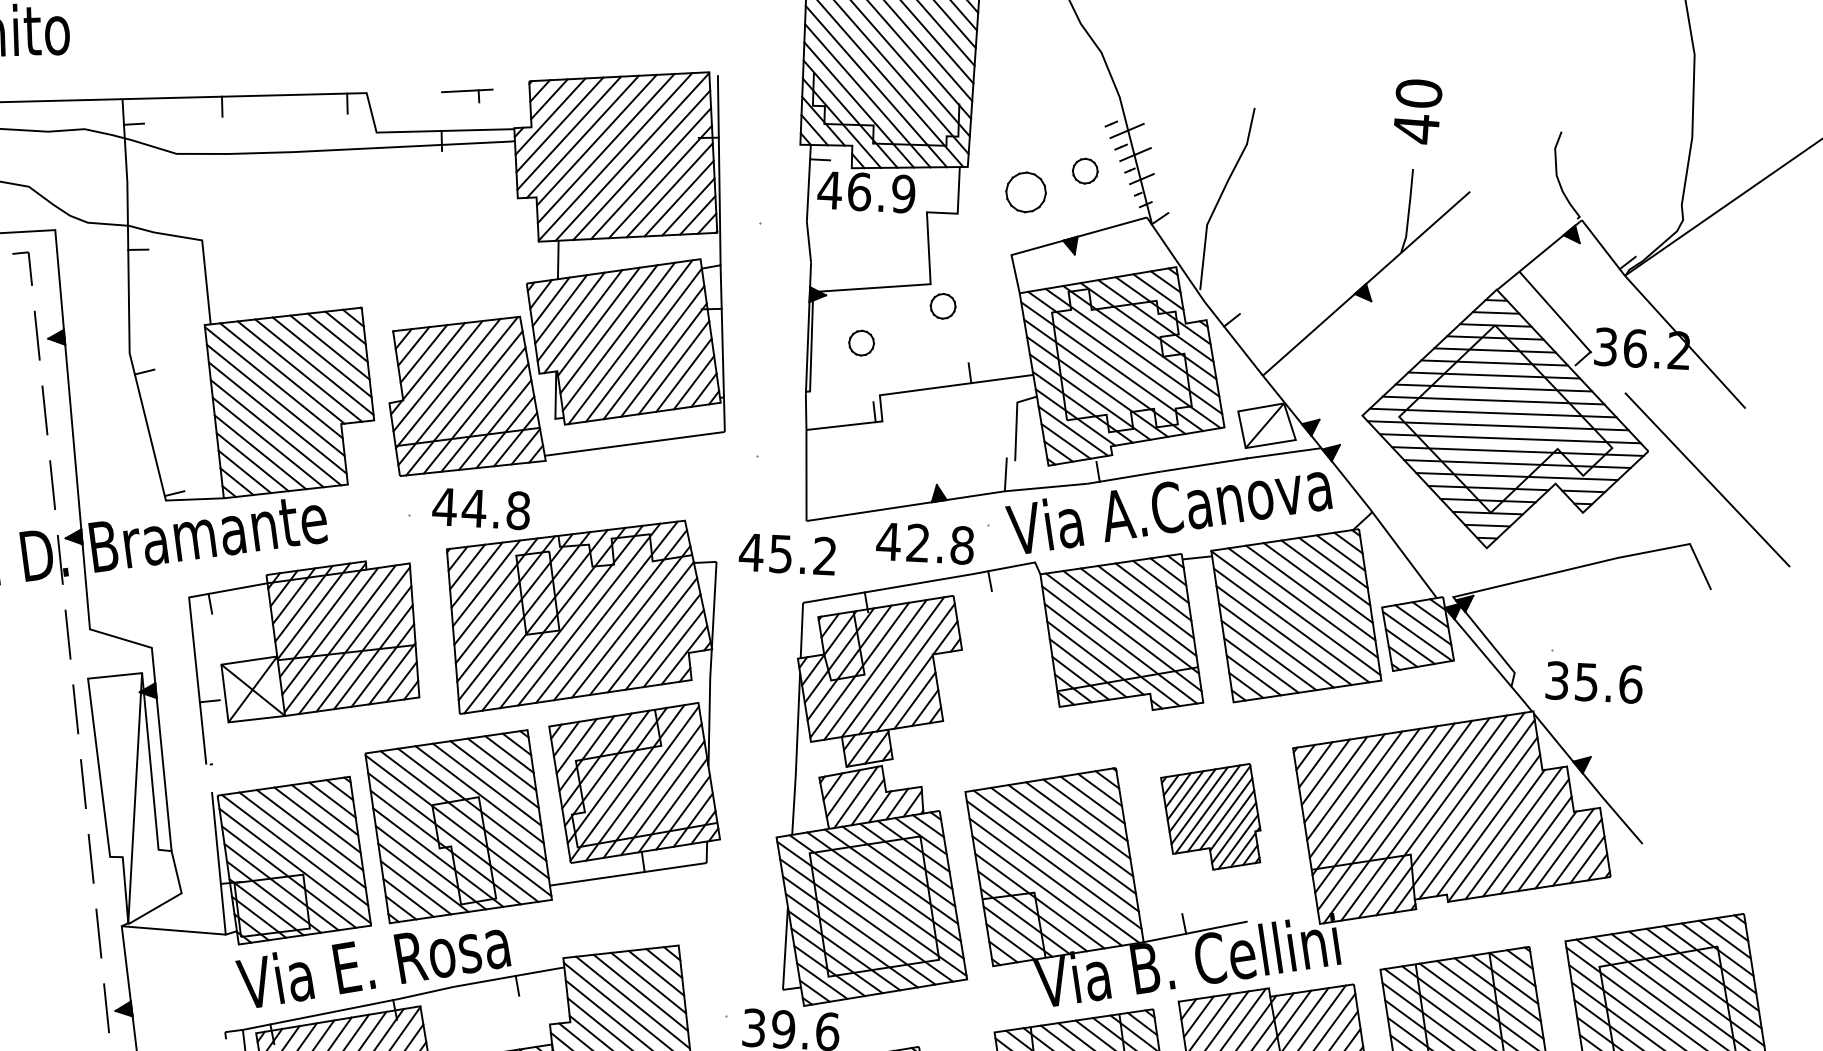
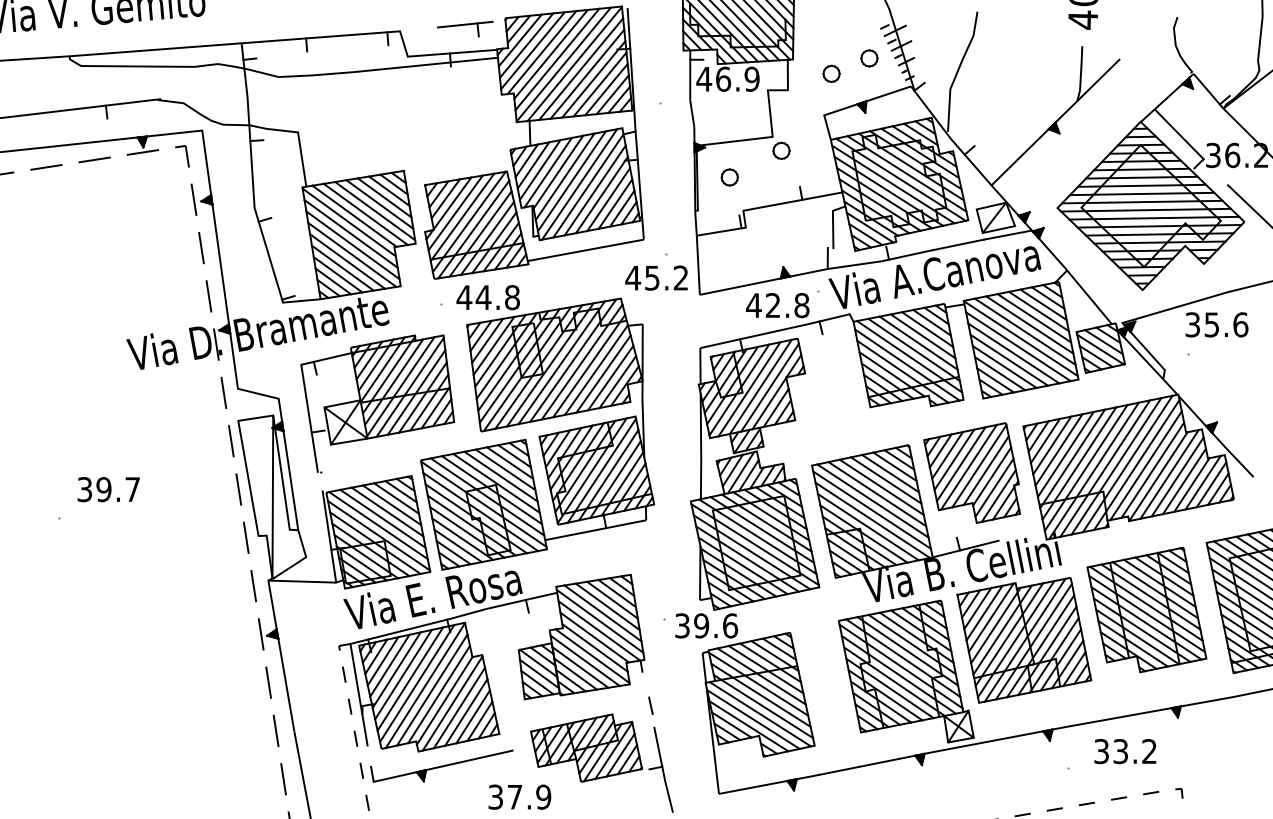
part: (467, 95) -> (465, 29), size x1.67
part: (1025, 191) -> (831, 73), size x0.62
text: (787, 553) -> (656, 277), moved
text: (1593, 681) -> (1216, 324), moved
part: (1211, 815) -> (972, 472), size x1.43

